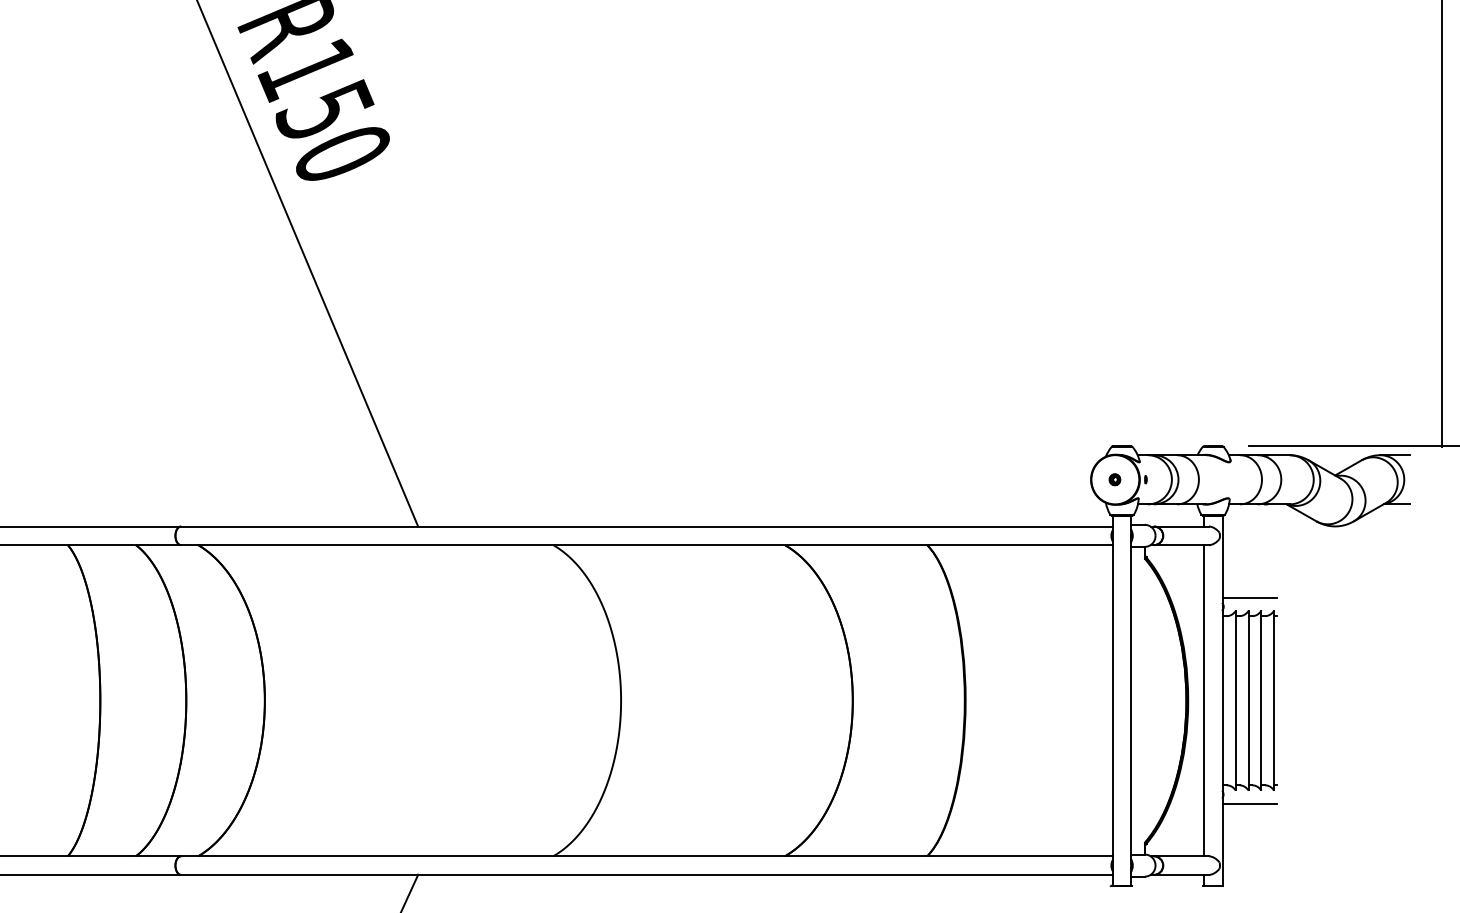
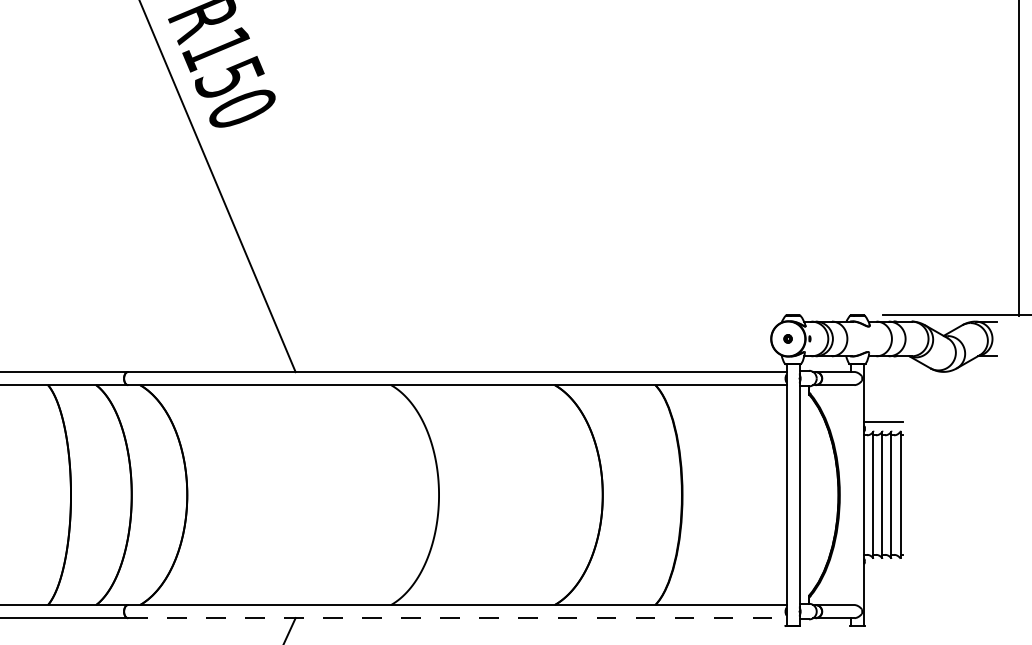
line: (1203, 701) -> (850, 495), removed
line: (1250, 804) -> (883, 568), removed
line: (647, 875) -> (457, 618), solid -> dashed

